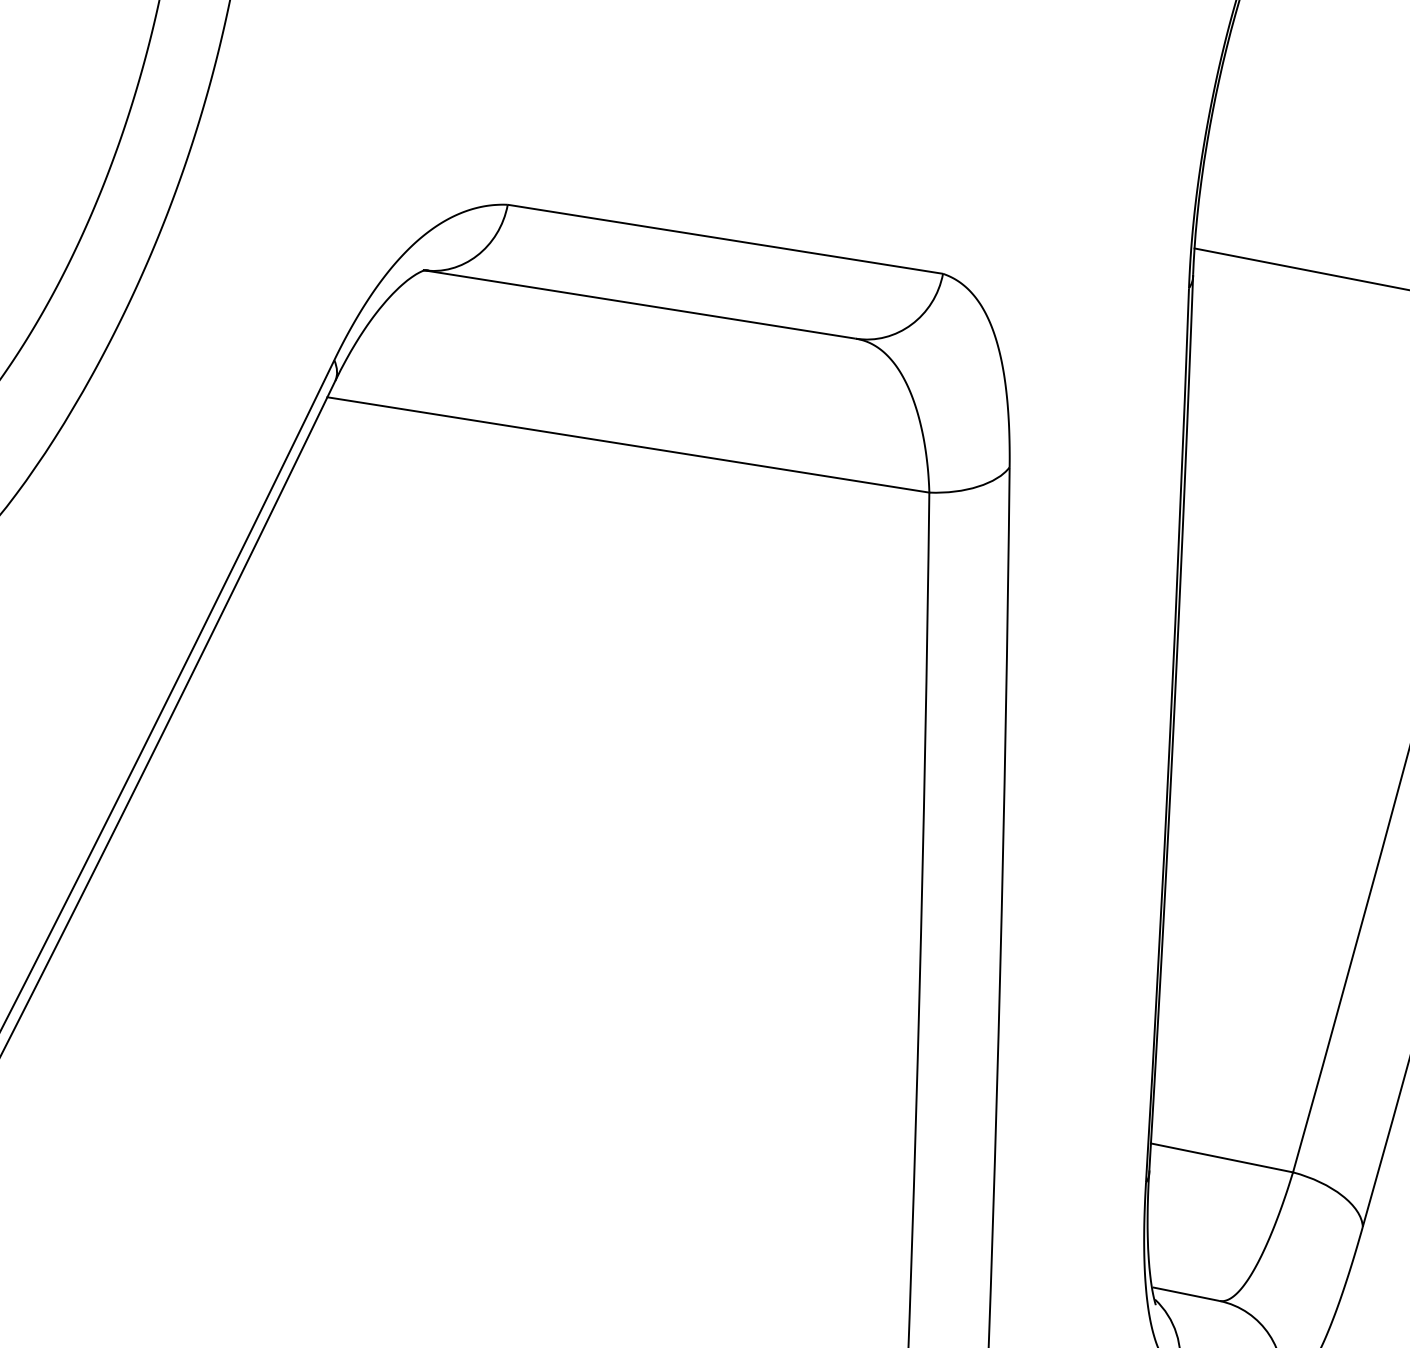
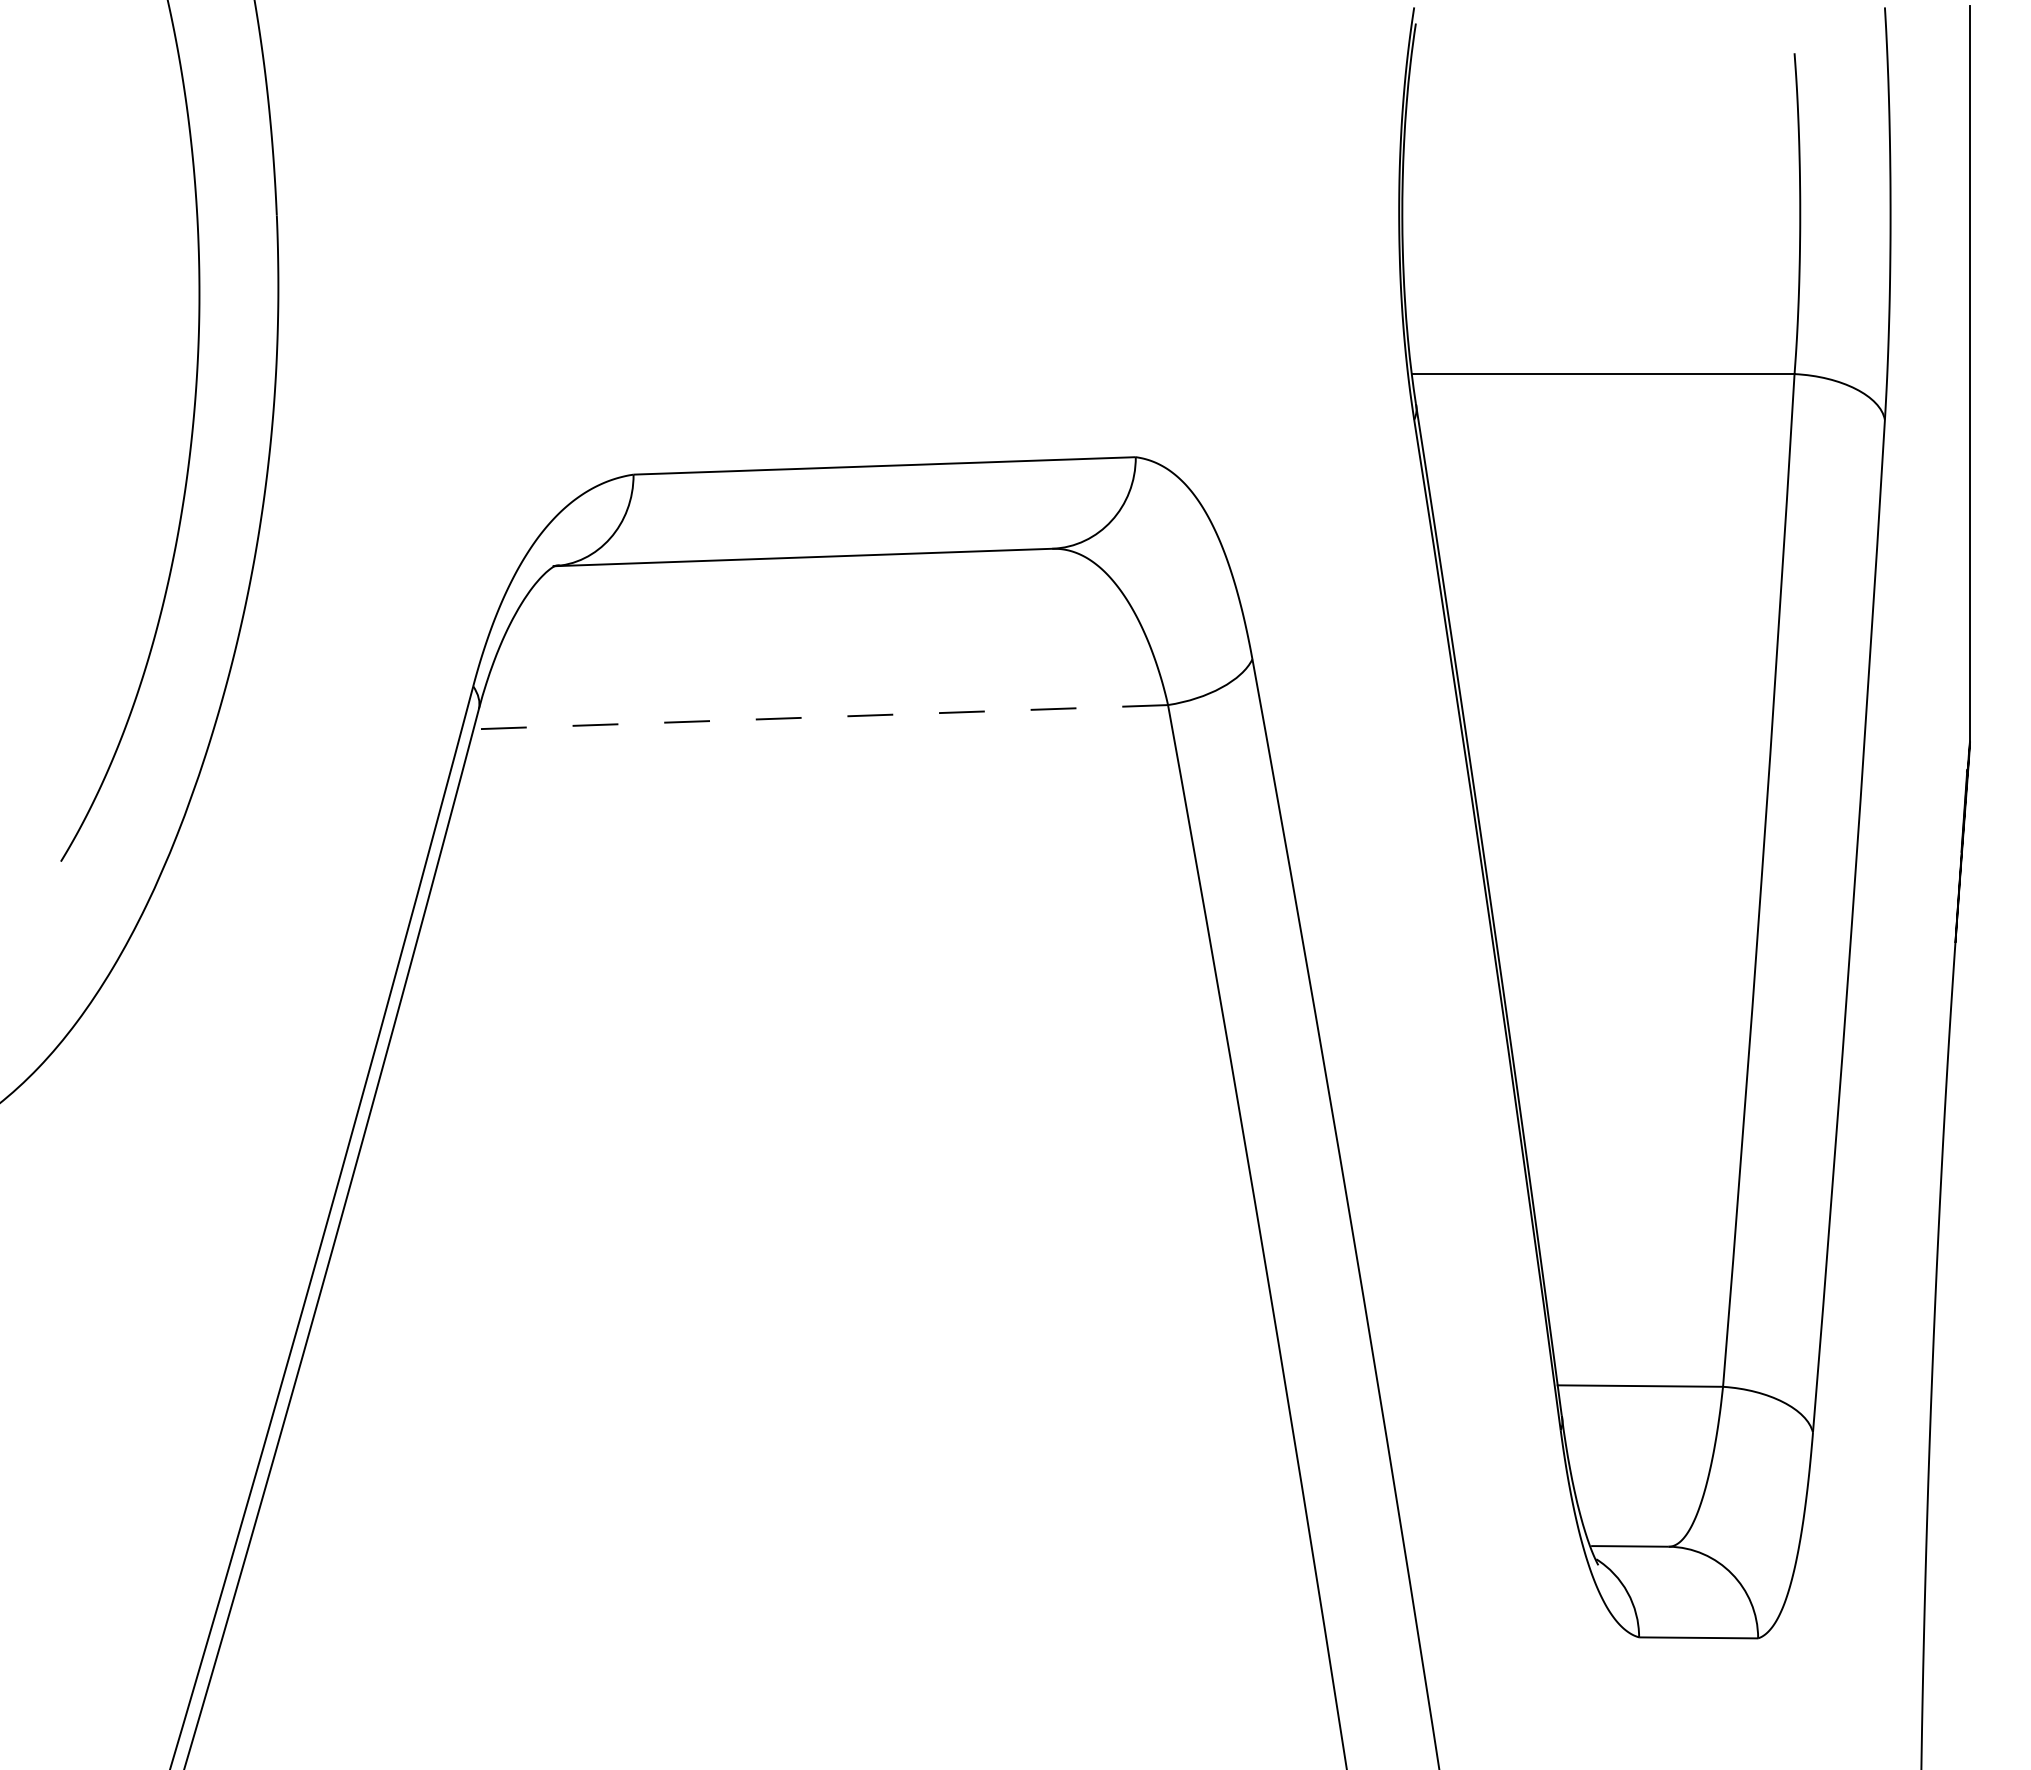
line: (628, 445) -> (820, 717), solid -> dashed

